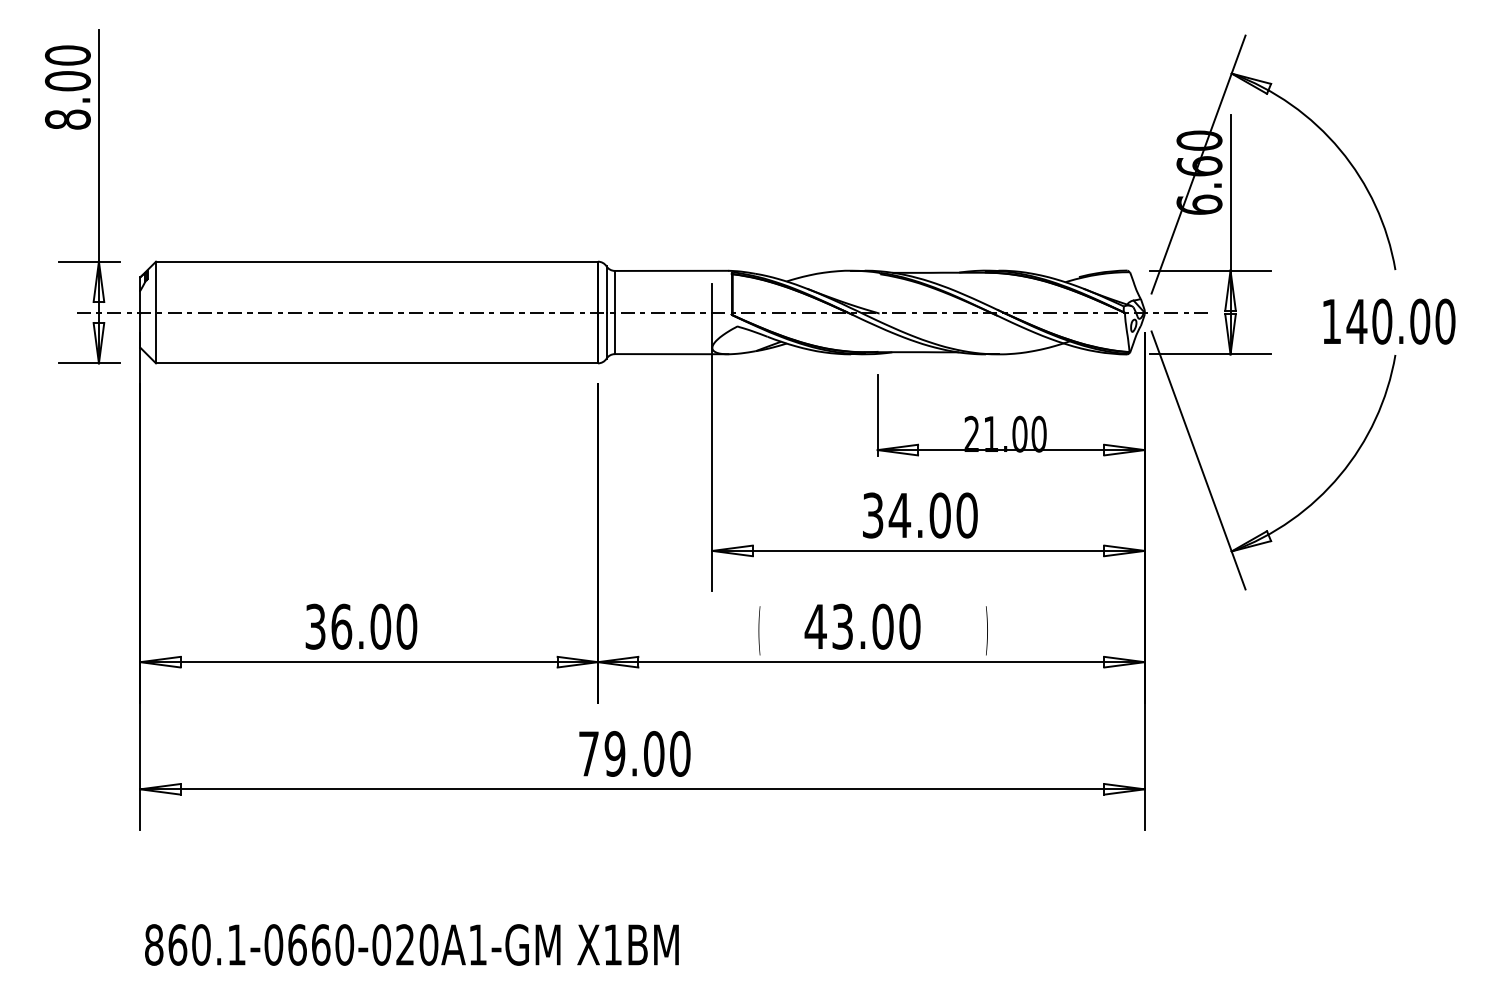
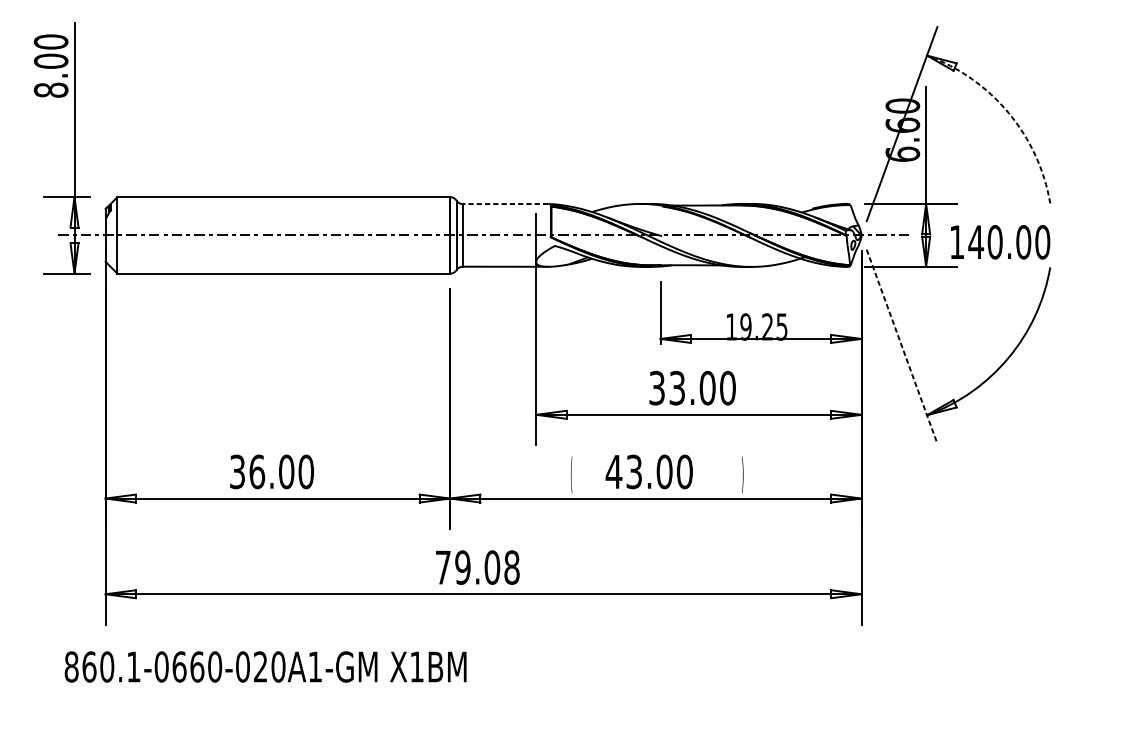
arc: (1340, 149) -> (1008, 112), solid -> dashed
line: (671, 270) -> (505, 203), solid -> dashed
text: (1389, 321) -> (1000, 242), moved
text: (1005, 433) -> (756, 326), 21.00 -> 19.25
line: (1198, 460) -> (902, 346), solid -> dashed
text: (899, 515) -> (677, 388), 34.00 -> 33.00
text: (680, 753) -> (512, 567), 79.00 -> 79.08
text: (411, 944) -> (265, 666), moved

